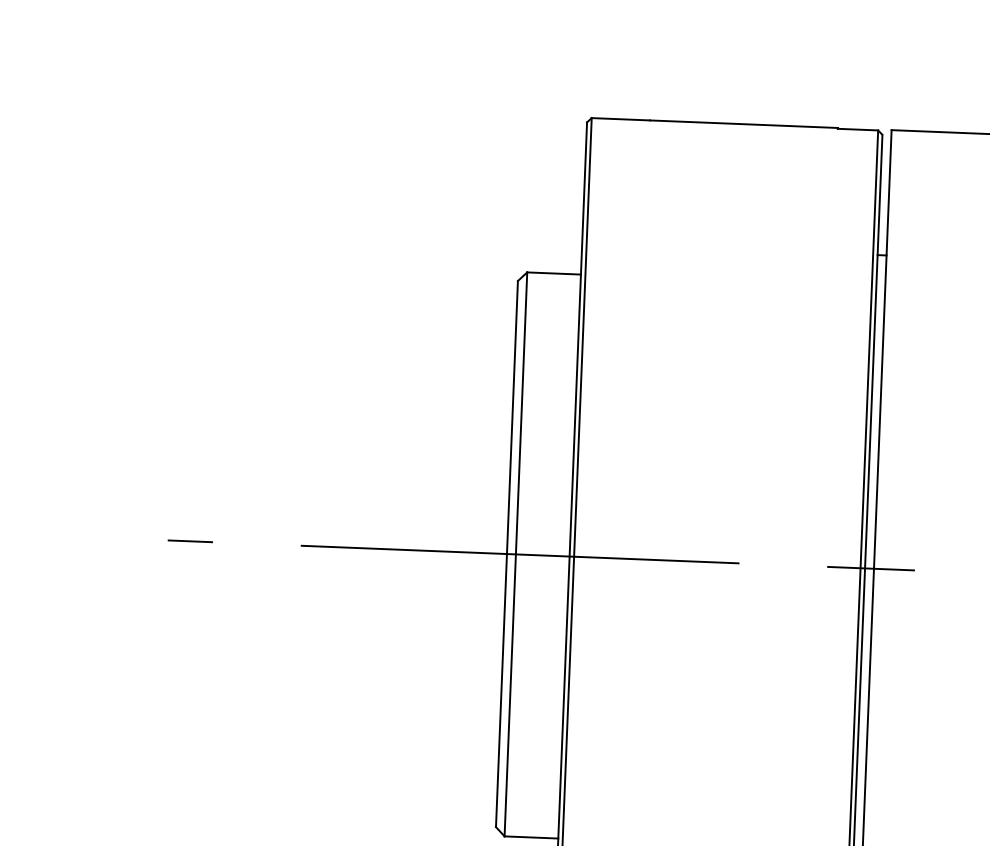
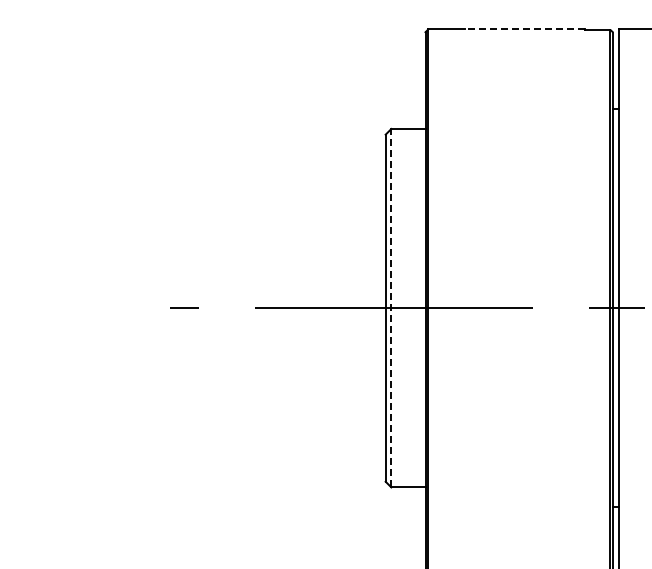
line: (744, 124) -> (525, 29), solid -> dashed
line: (516, 553) -> (391, 307), solid -> dashed

